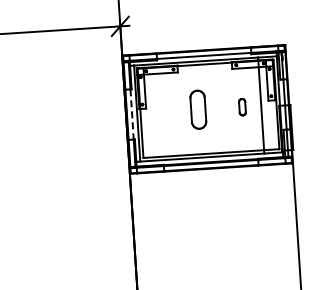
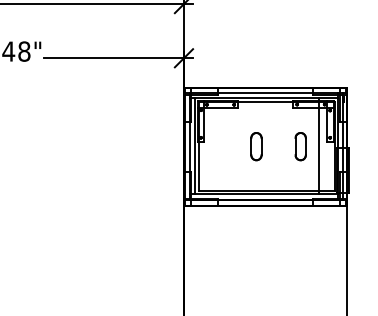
part: (242, 106) -> (300, 146), size x1.67
part: (198, 109) -> (256, 146), size x0.71
line: (132, 115) -> (190, 147), dashed -> solid

